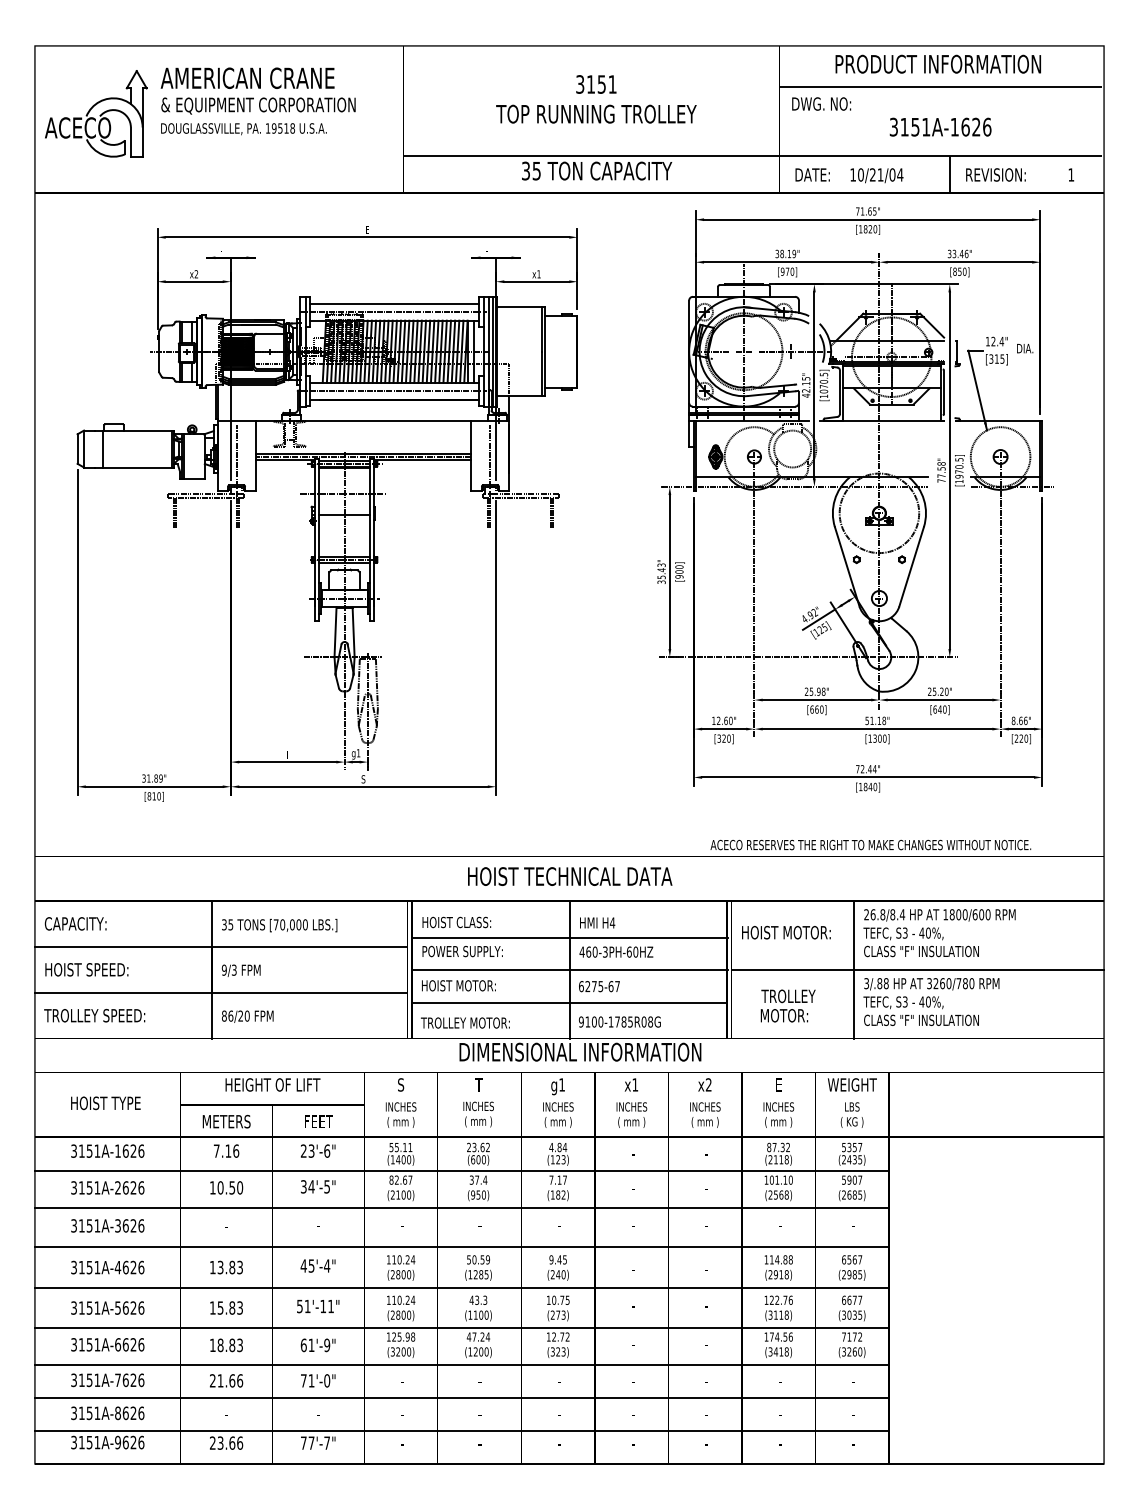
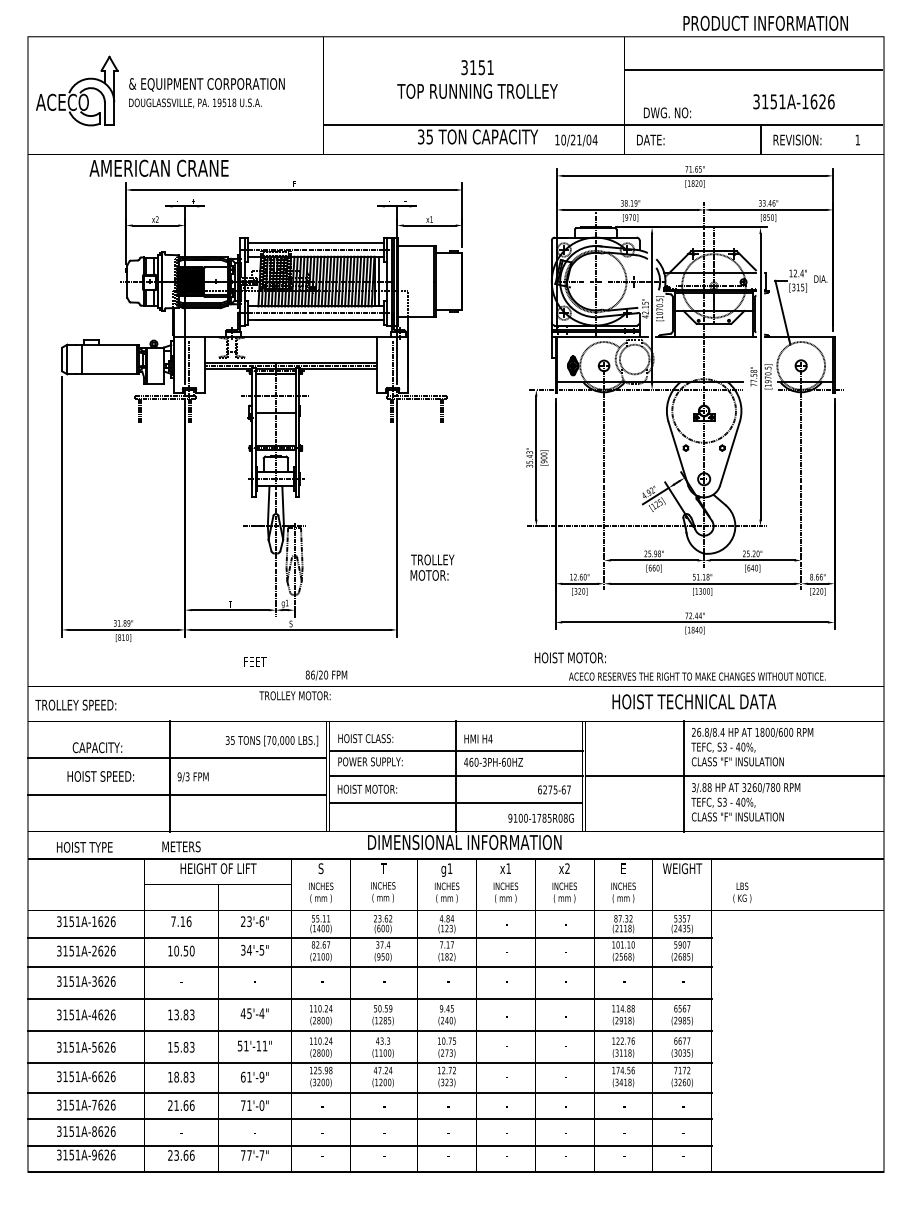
text: (937, 63) -> (765, 22), moved
text: (247, 77) -> (158, 167), moved
text: (821, 103) -> (667, 112), moved
text: (940, 126) -> (793, 101), moved
text: (876, 175) -> (576, 140), moved
text: (570, 876) -> (694, 701), moved
text: (75, 923) -> (97, 747), moved
text: (279, 925) -> (271, 741), moved
text: (786, 932) -> (570, 657), moved
text: (86, 969) -> (100, 776), moved
text: (599, 986) -> (554, 789), moved
text: (787, 1005) -> (431, 567), moved
text: (94, 1015) -> (75, 704), moved
text: (247, 1016) -> (326, 675), moved
text: (619, 1021) -> (540, 817), moved
text: (465, 1022) -> (295, 695), moved
text: (105, 1103) -> (84, 847), moved
text: (851, 1114) -> (741, 892), moved
text: (226, 1121) -> (181, 846), moved
text: (318, 1121) -> (255, 661), moved

